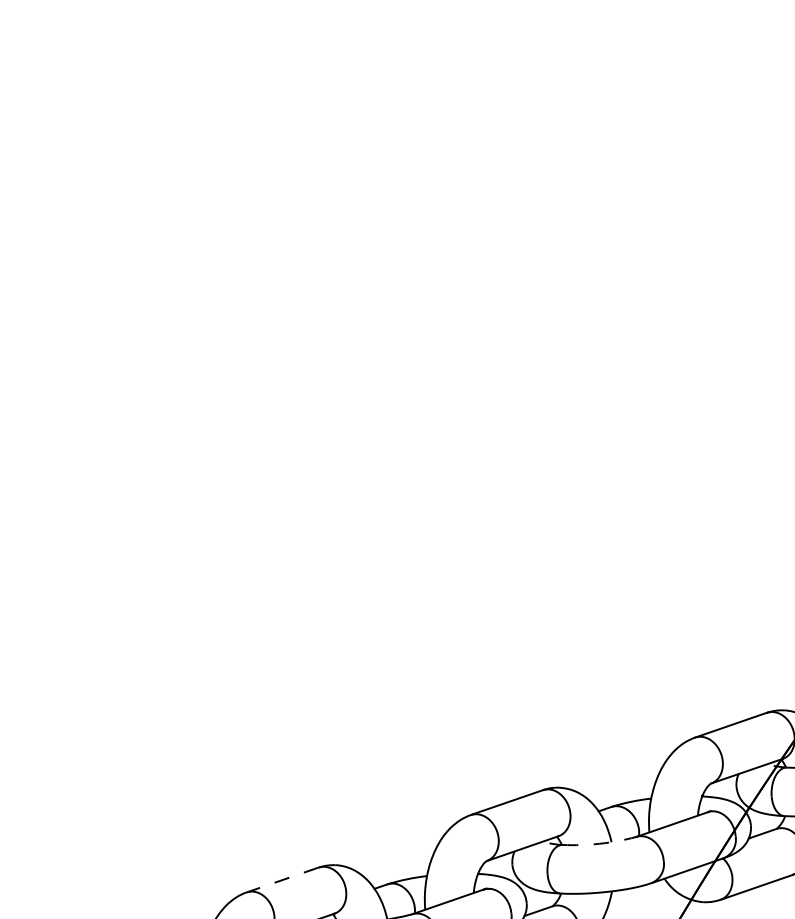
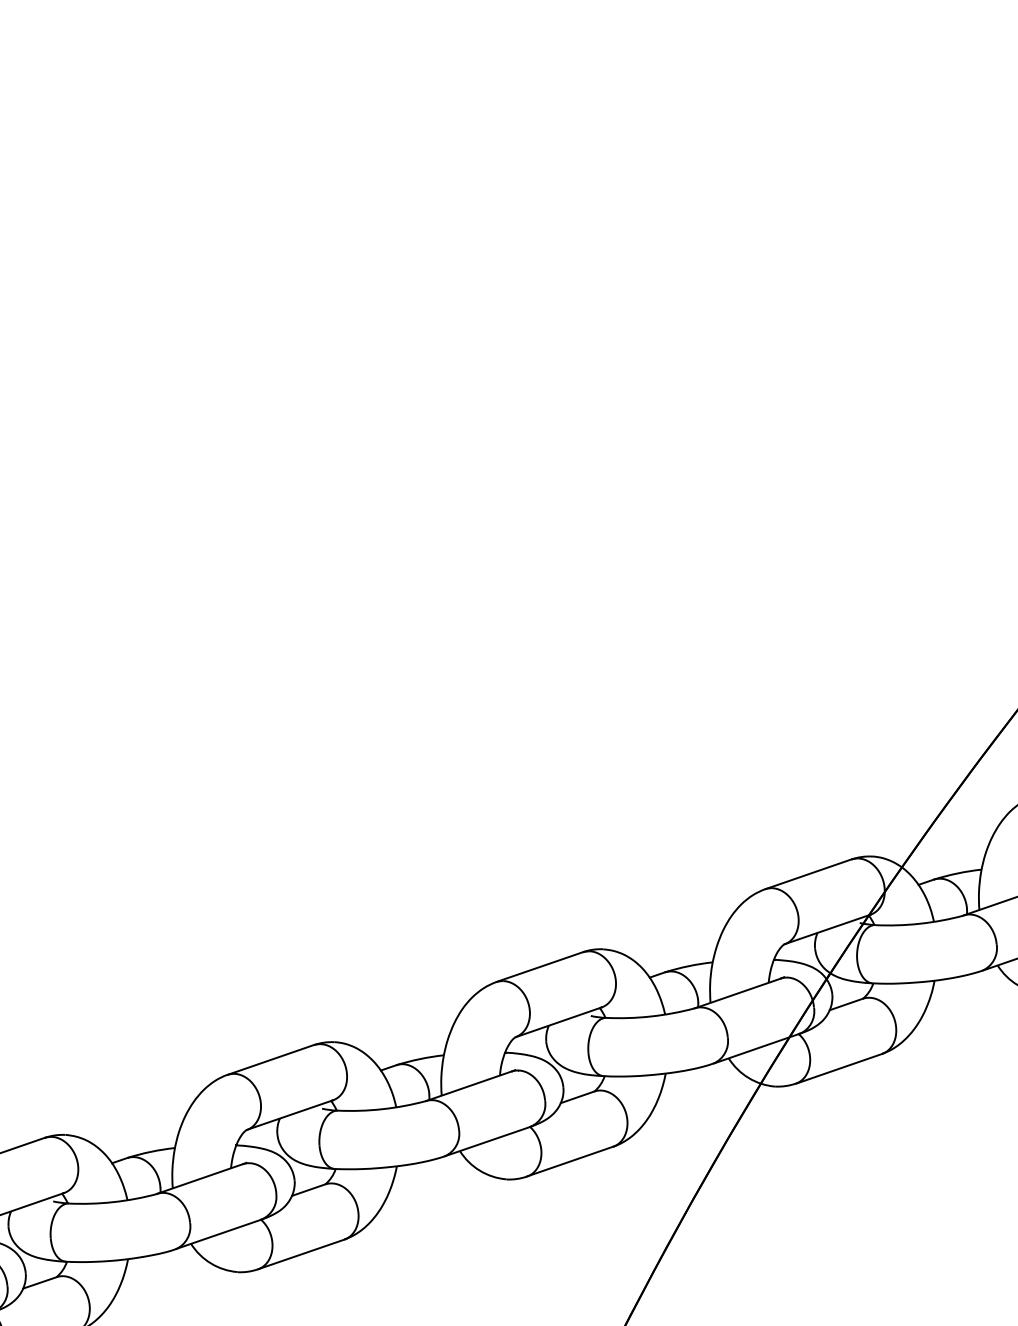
arc: (599, 843) -> (650, 1016), dashed -> solid
line: (282, 880) -> (270, 1060), dashed -> solid

